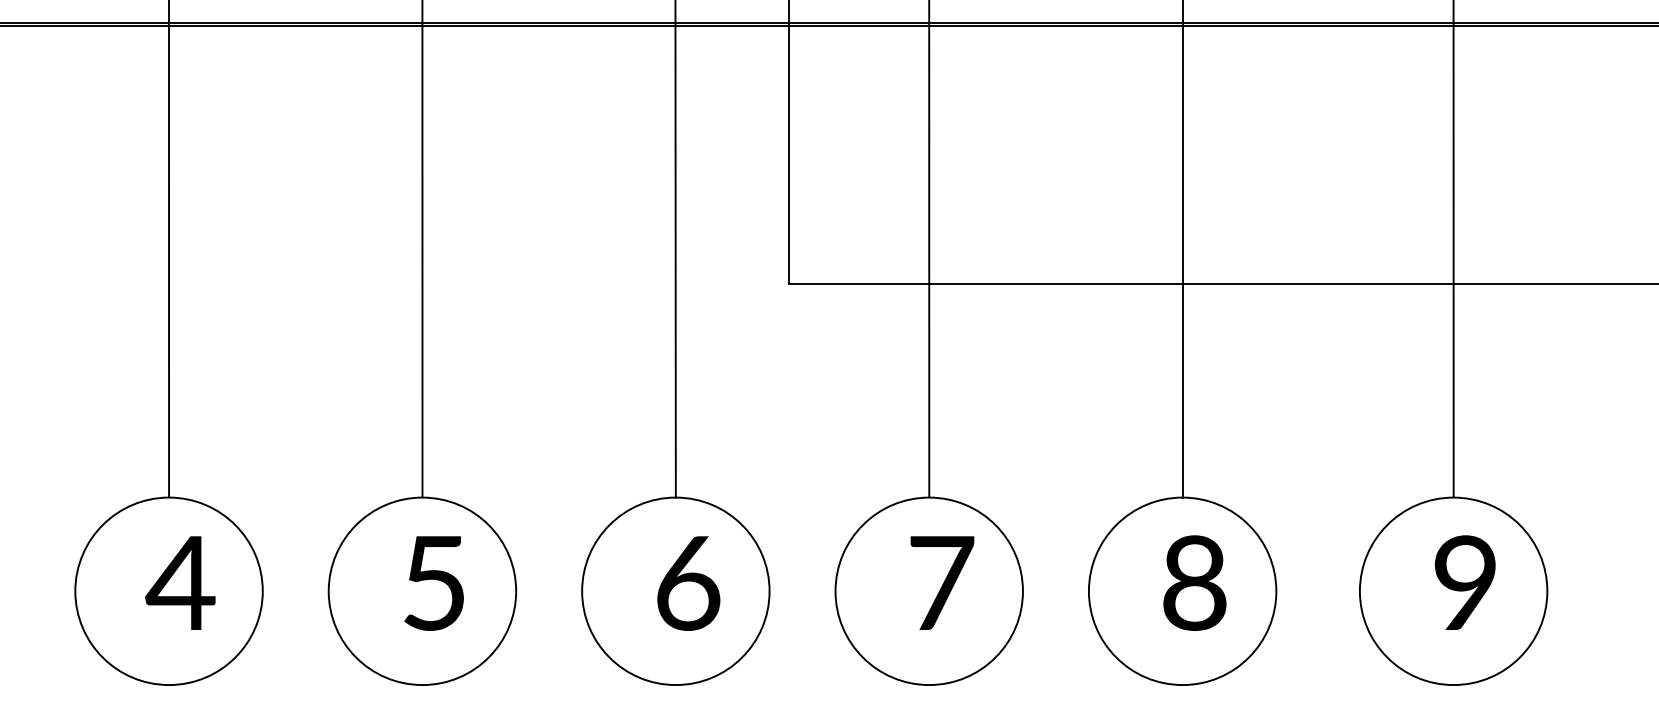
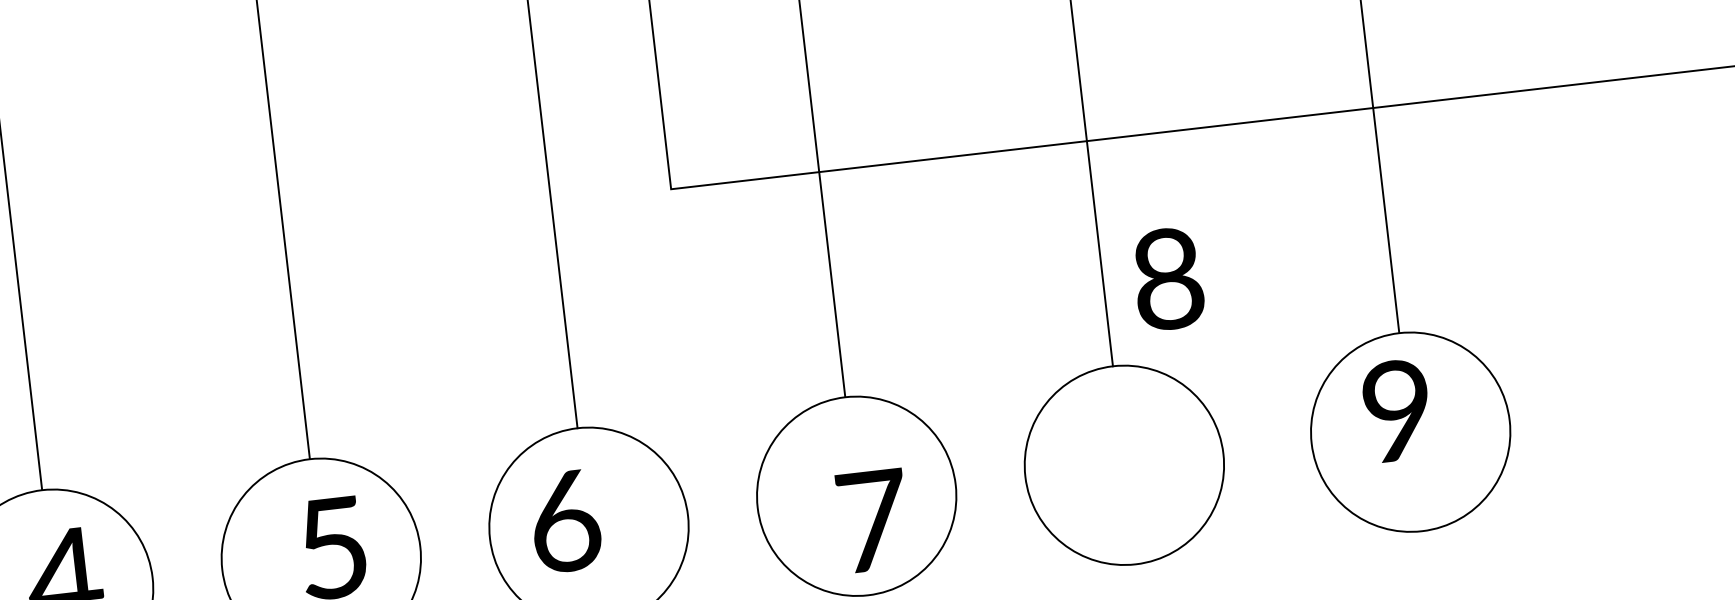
text: (942, 582) -> (873, 520), moved
text: (1194, 582) -> (1167, 278), moved
text: (1465, 582) -> (1397, 410), moved
text: (688, 583) -> (565, 521), moved

